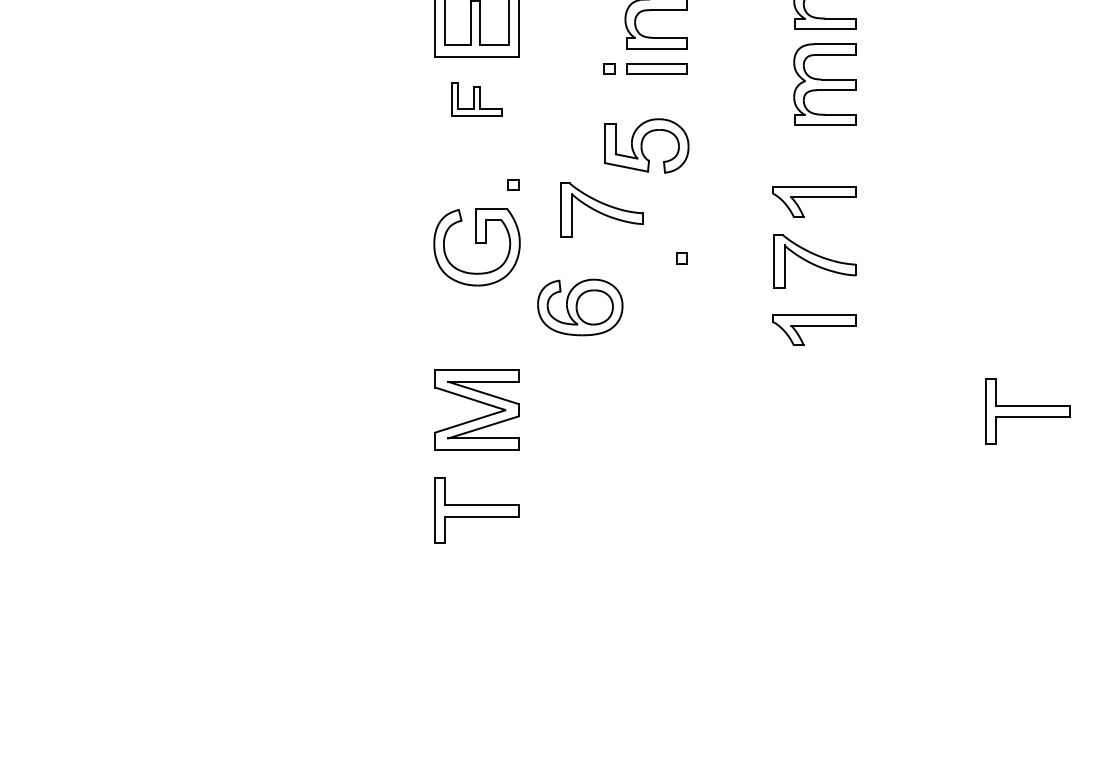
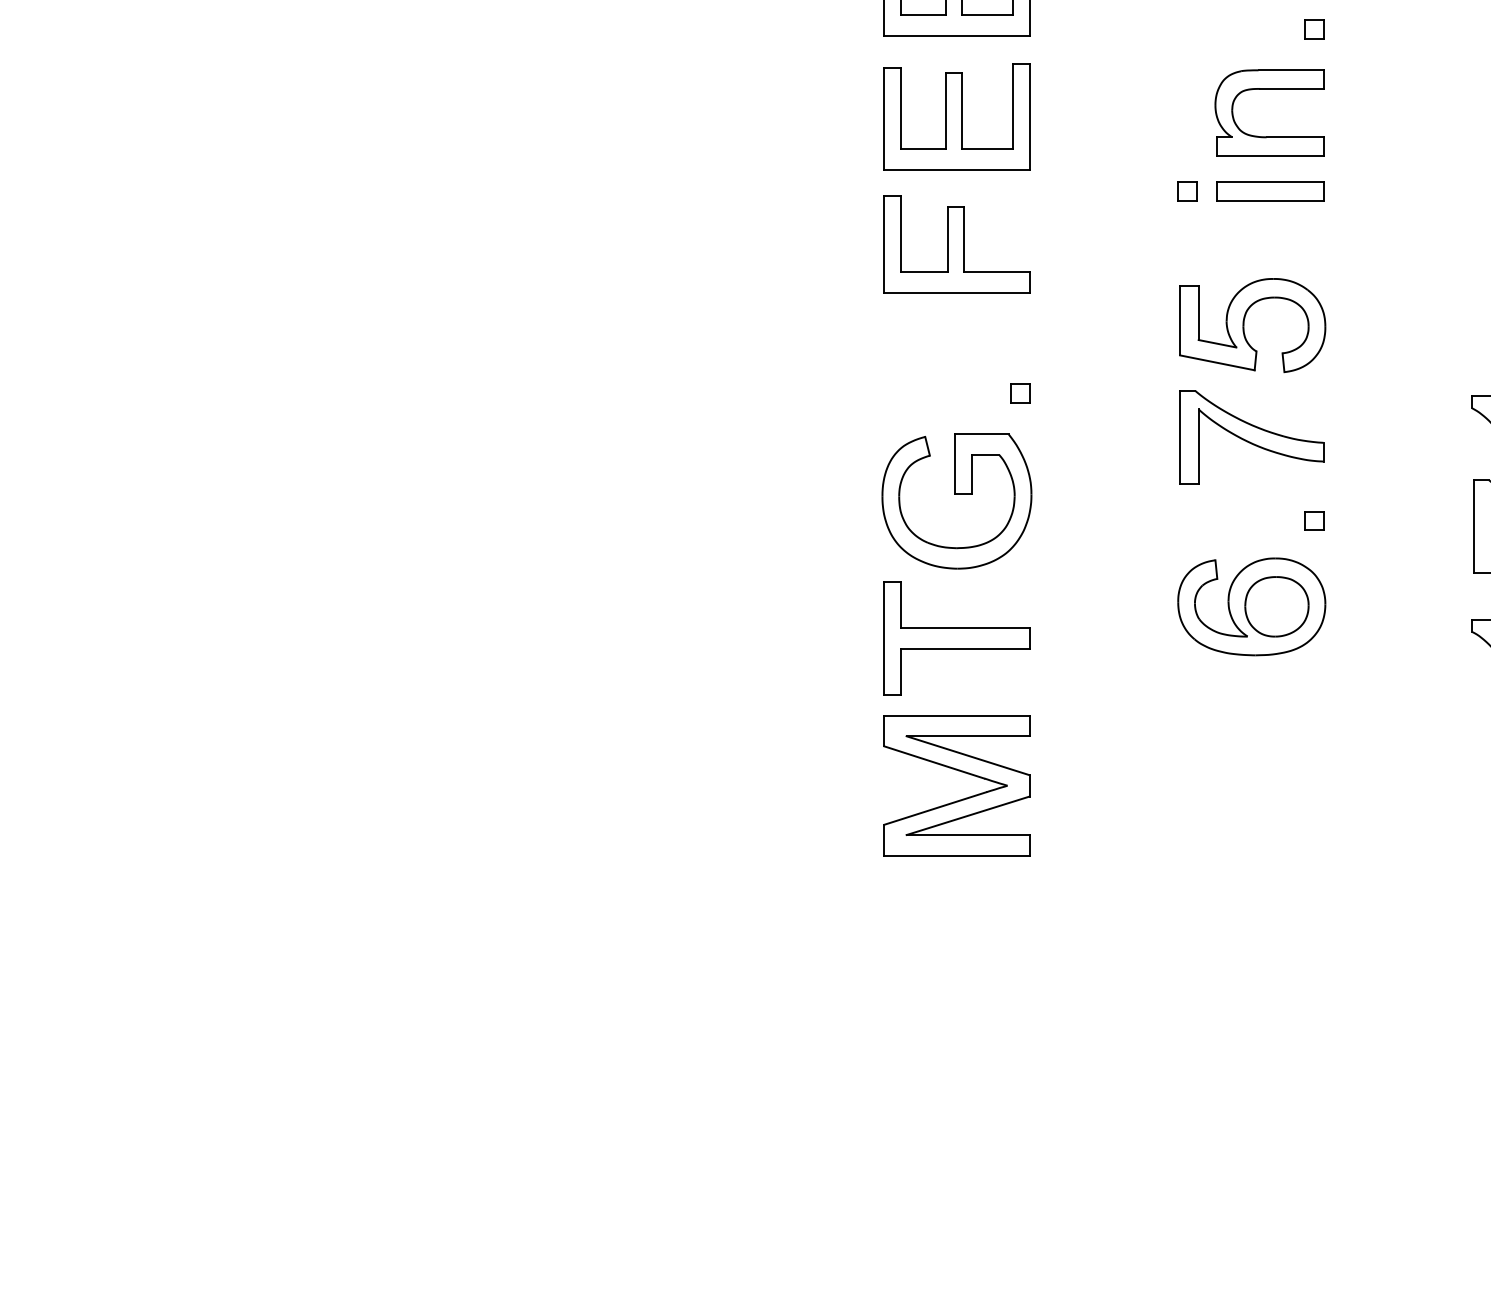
part: (476, 99) -> (955, 244), size x1.67
part: (601, 209) -> (1250, 436), moved
part: (580, 307) -> (1252, 606), moved
part: (476, 510) -> (955, 638), moved

